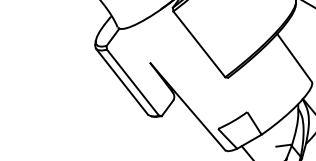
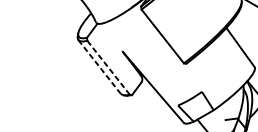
line: (122, 81) -> (100, 66), solid -> dashed
line: (133, 82) -> (108, 67), solid -> dashed

